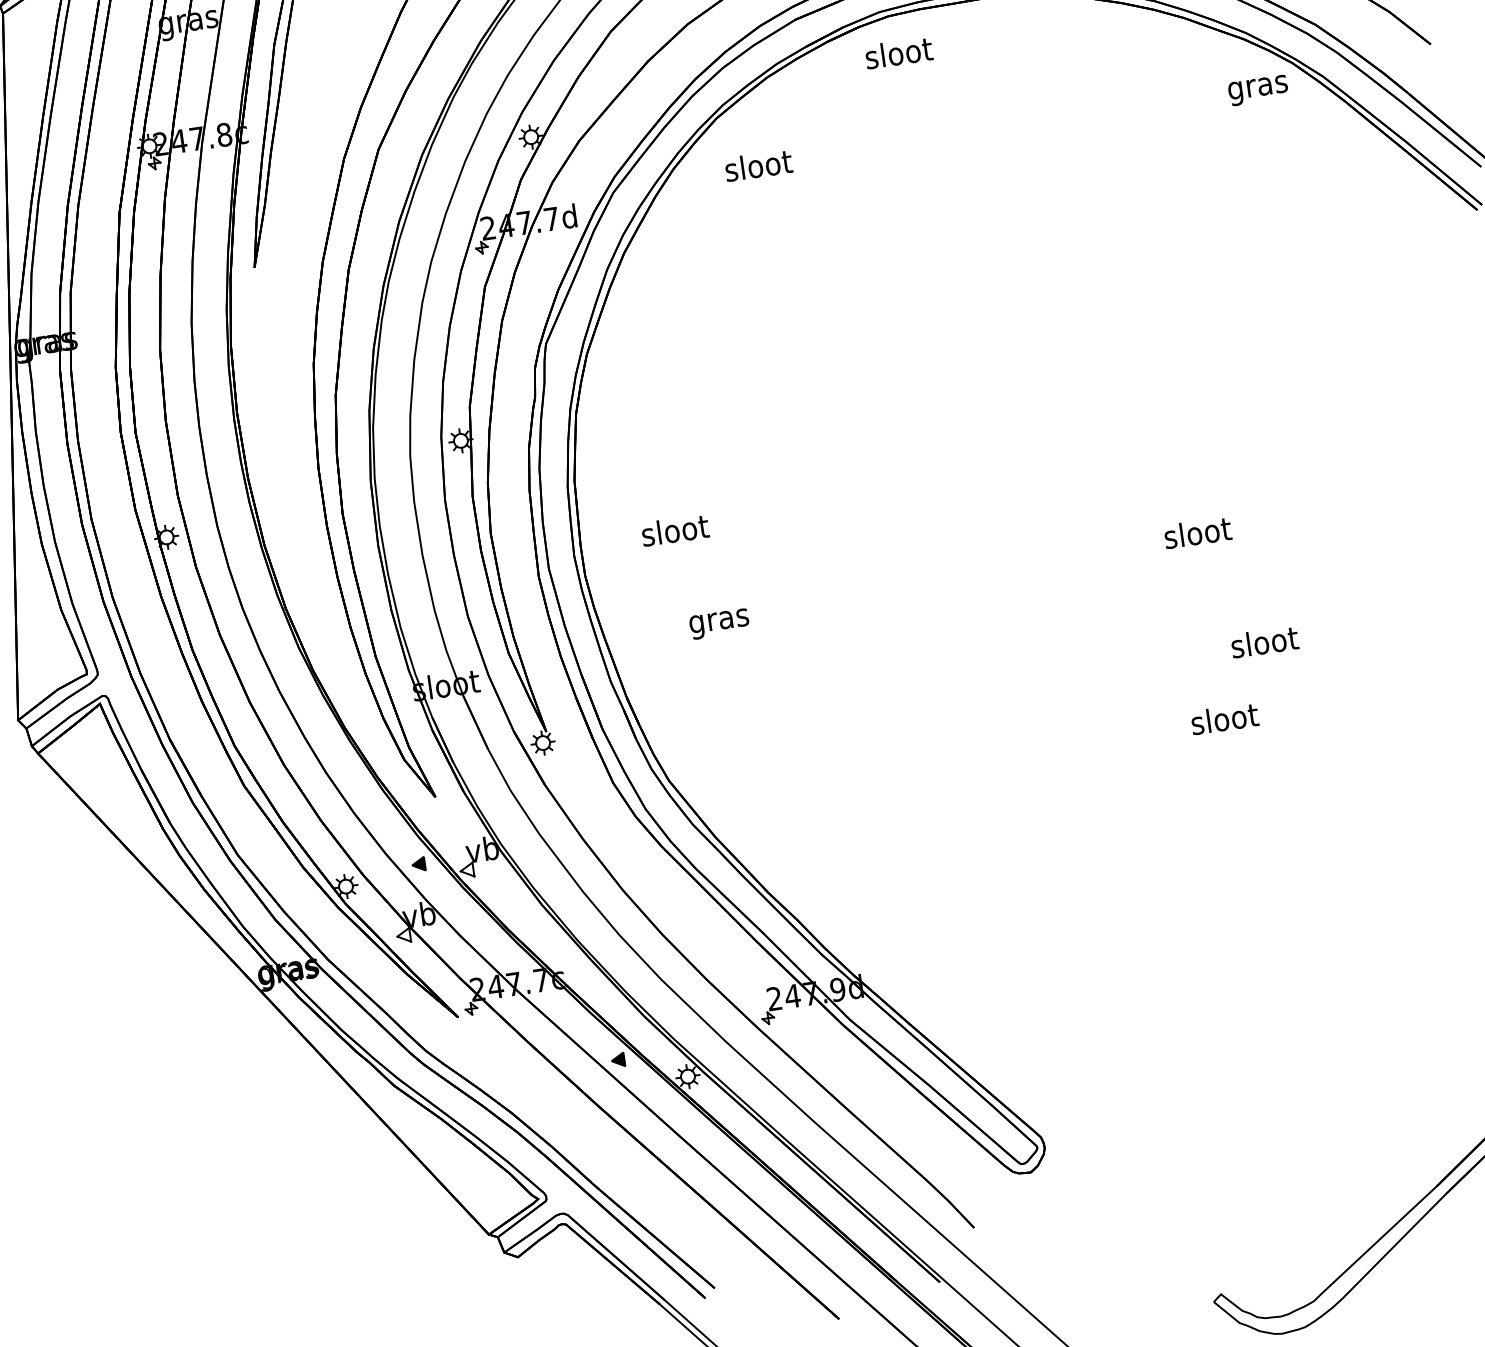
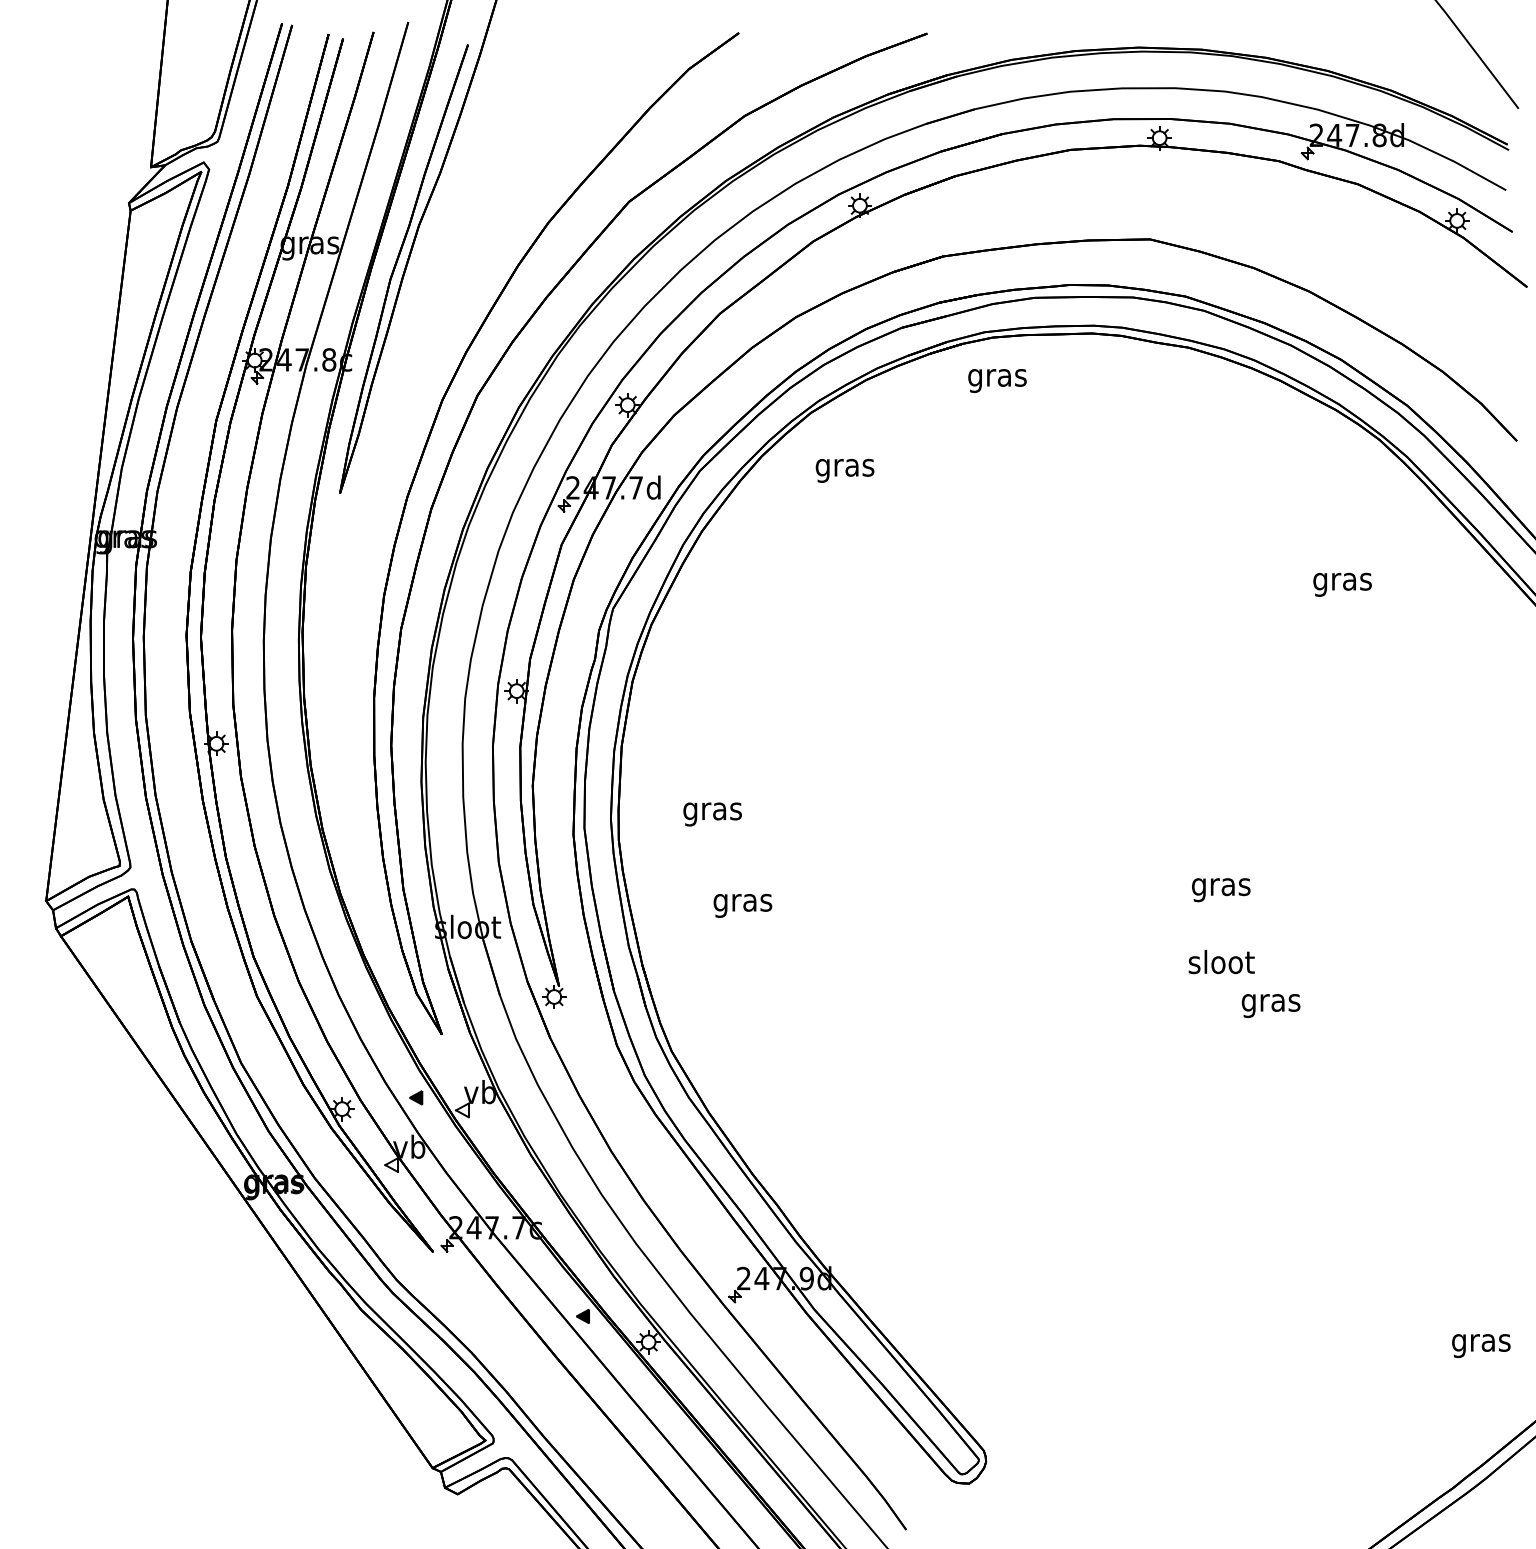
text: (899, 55) -> (997, 377), sloot -> gras
text: (1258, 90) -> (1342, 584), moved
text: (759, 168) -> (845, 467), sloot -> gras
text: (675, 533) -> (712, 811), sloot -> gras
text: (1198, 535) -> (1221, 886), sloot -> gras
text: (1265, 644) -> (1271, 1002), sloot -> gras
text: (1224, 719) -> (1221, 962), moved

